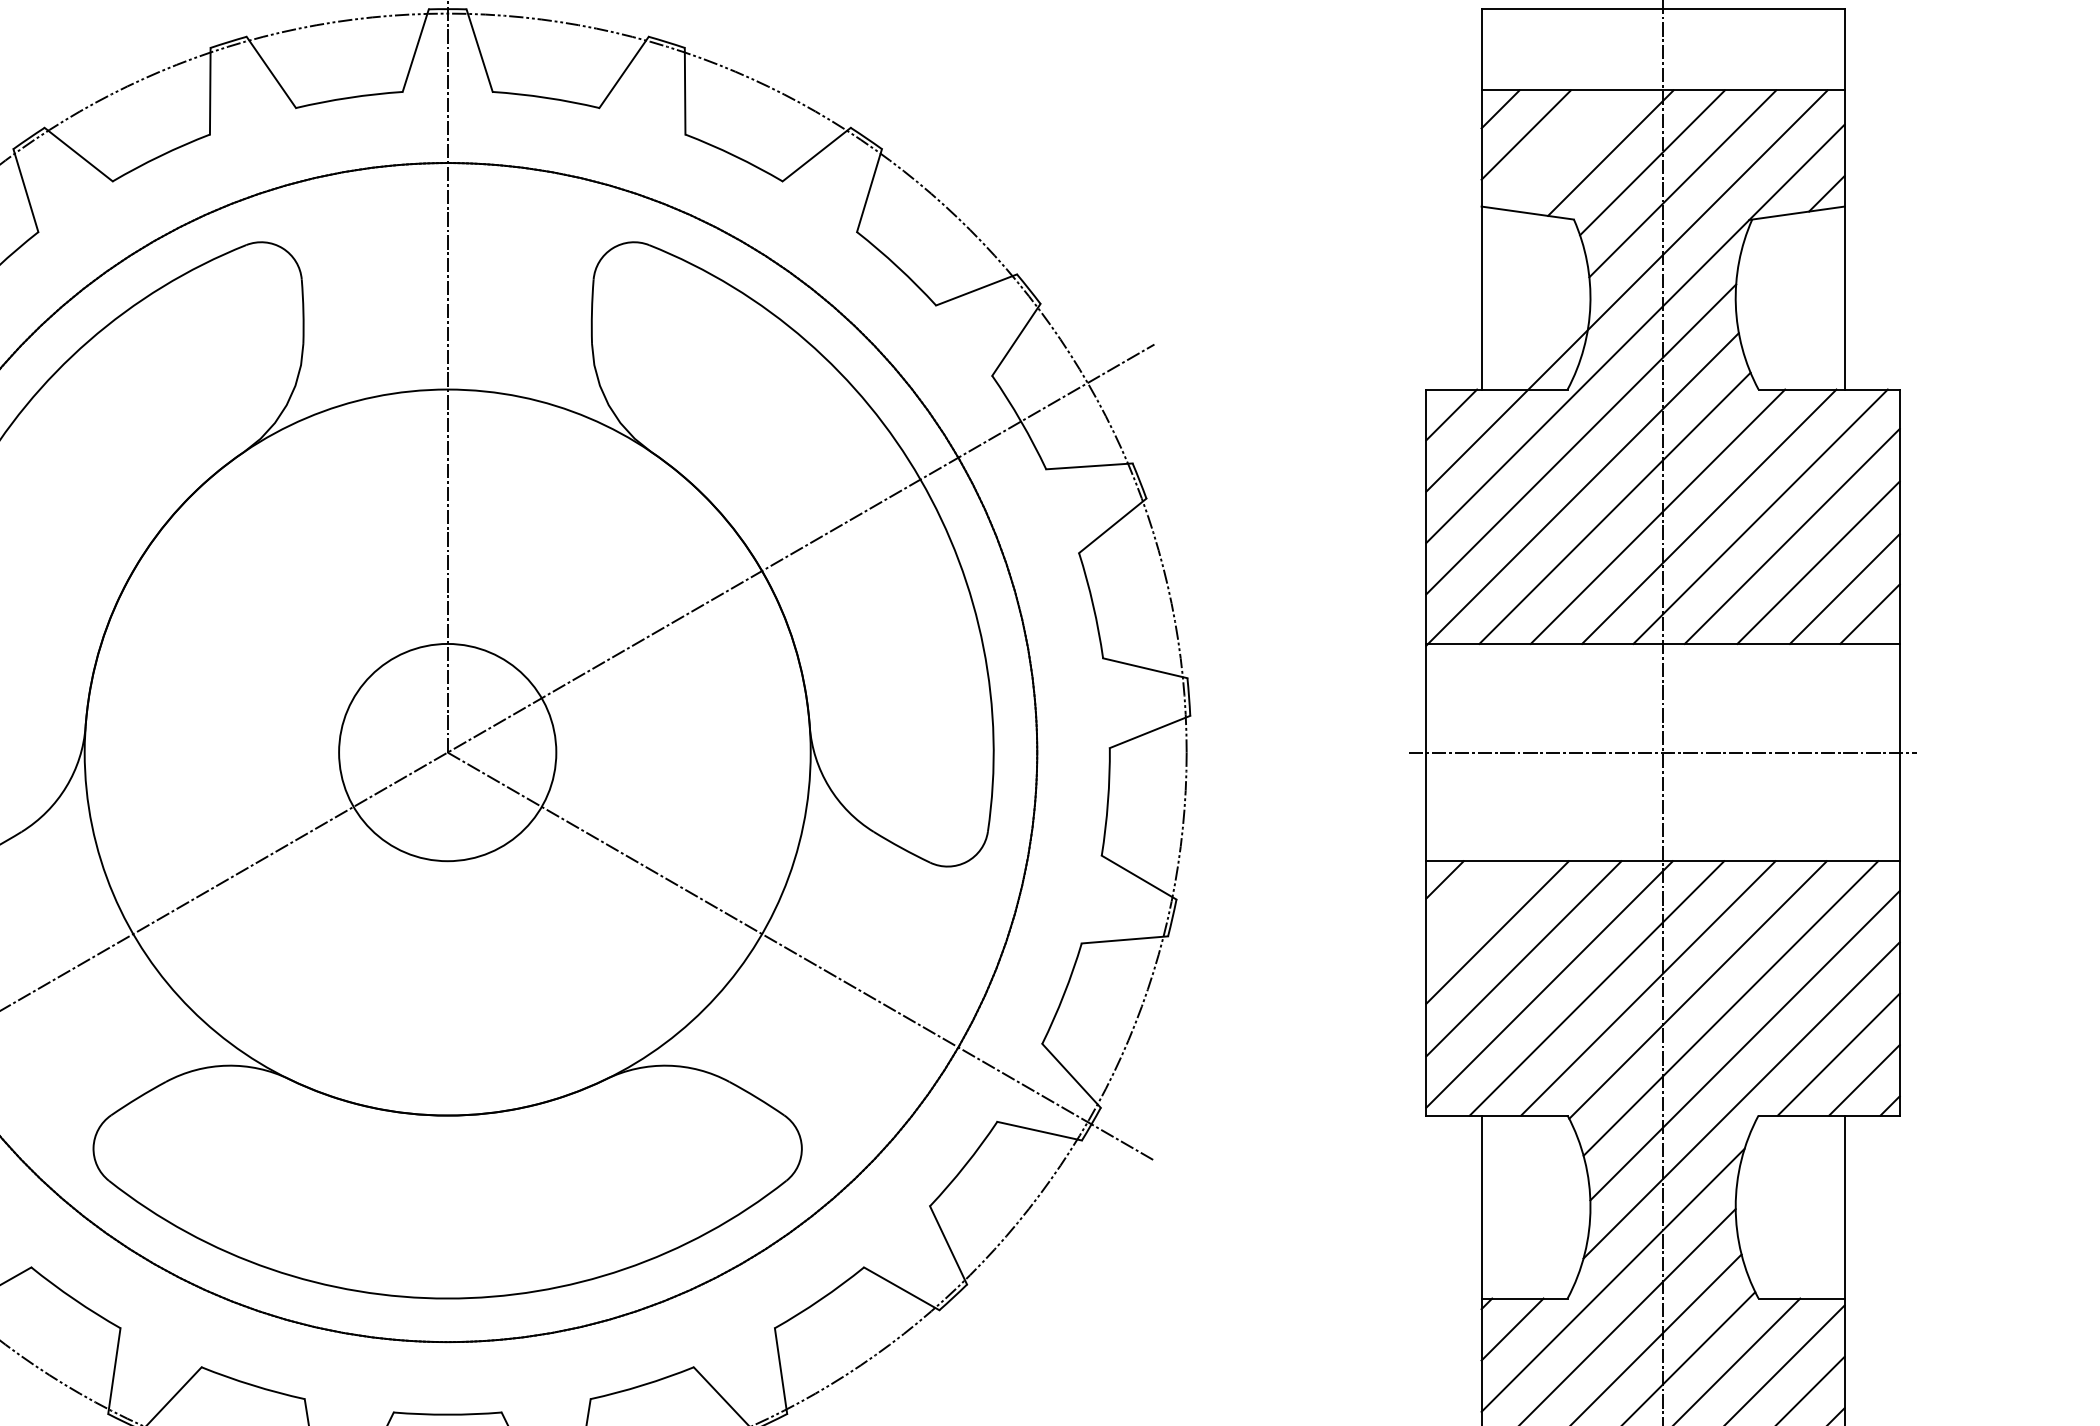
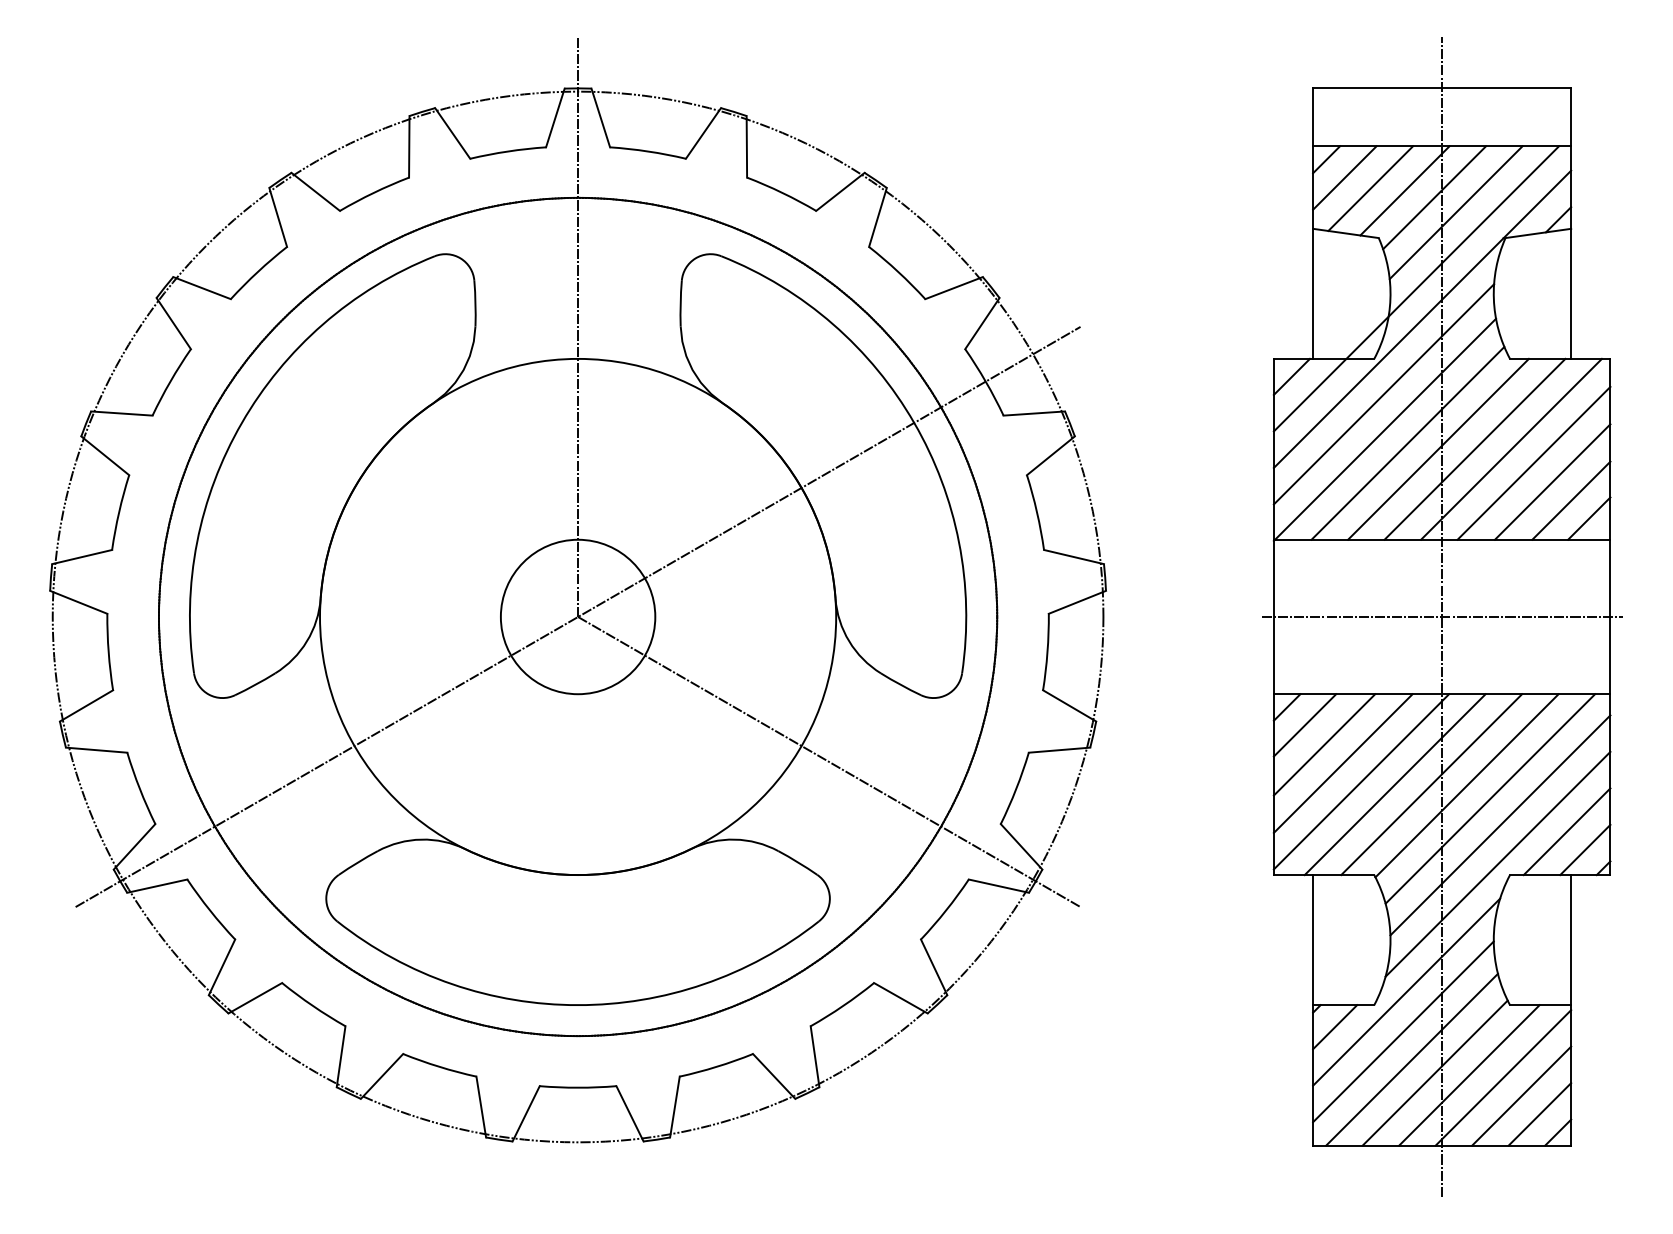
line: (1562, 149) -> (1370, 188), added
line: (1469, 905) -> (1304, 725), added

